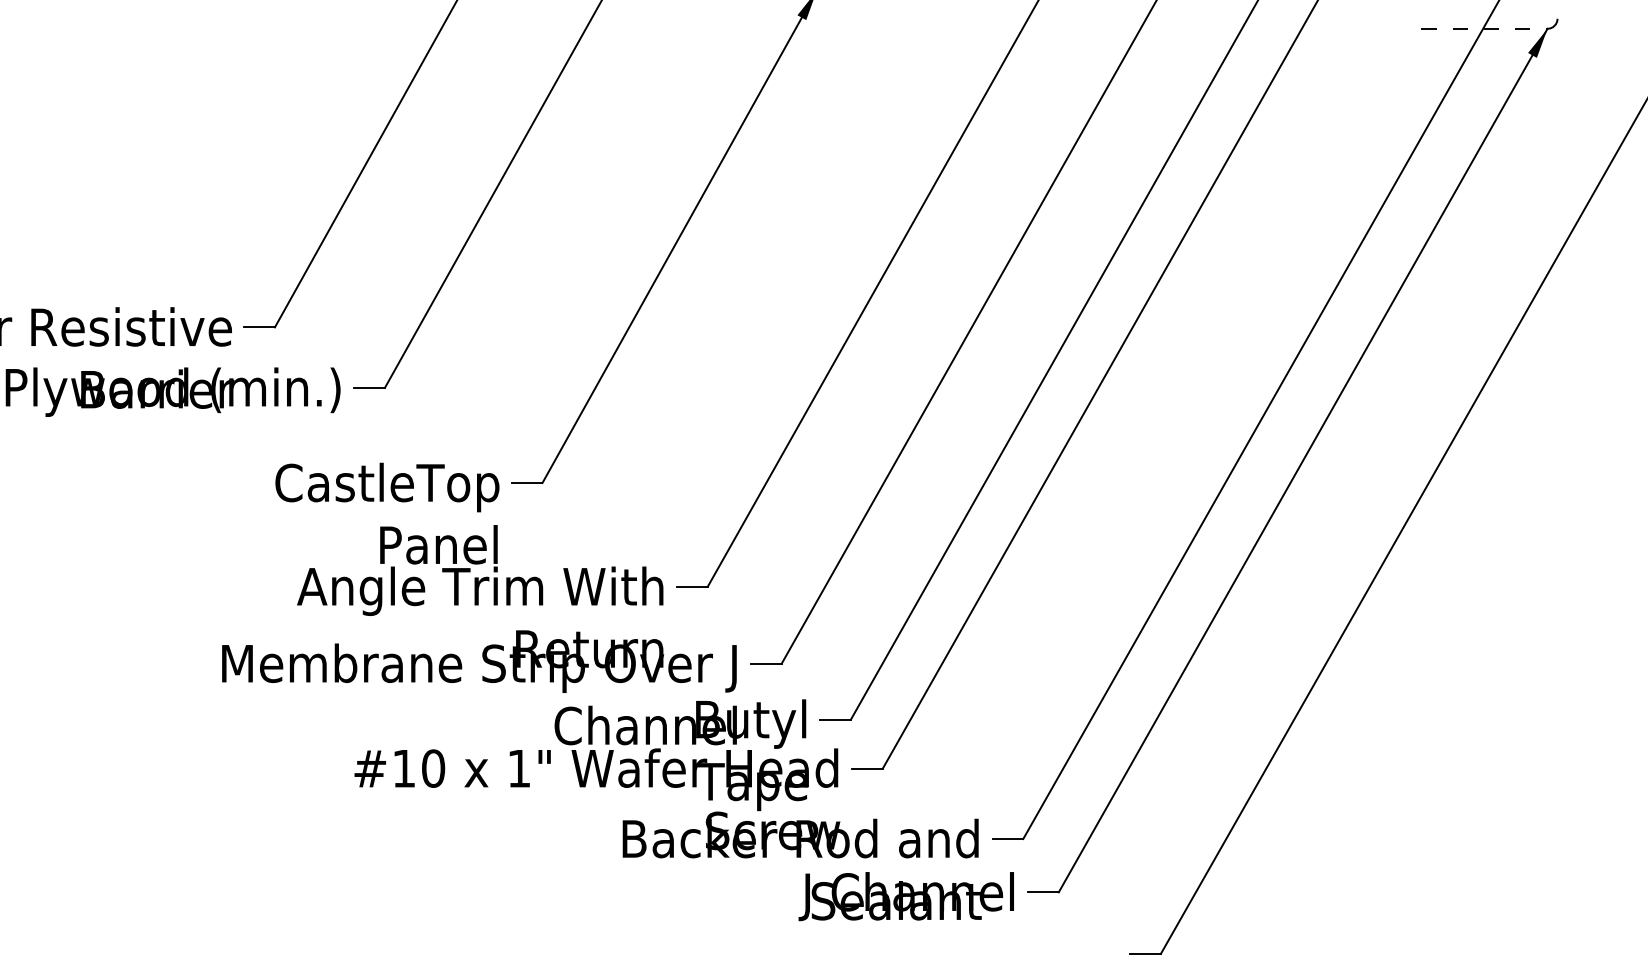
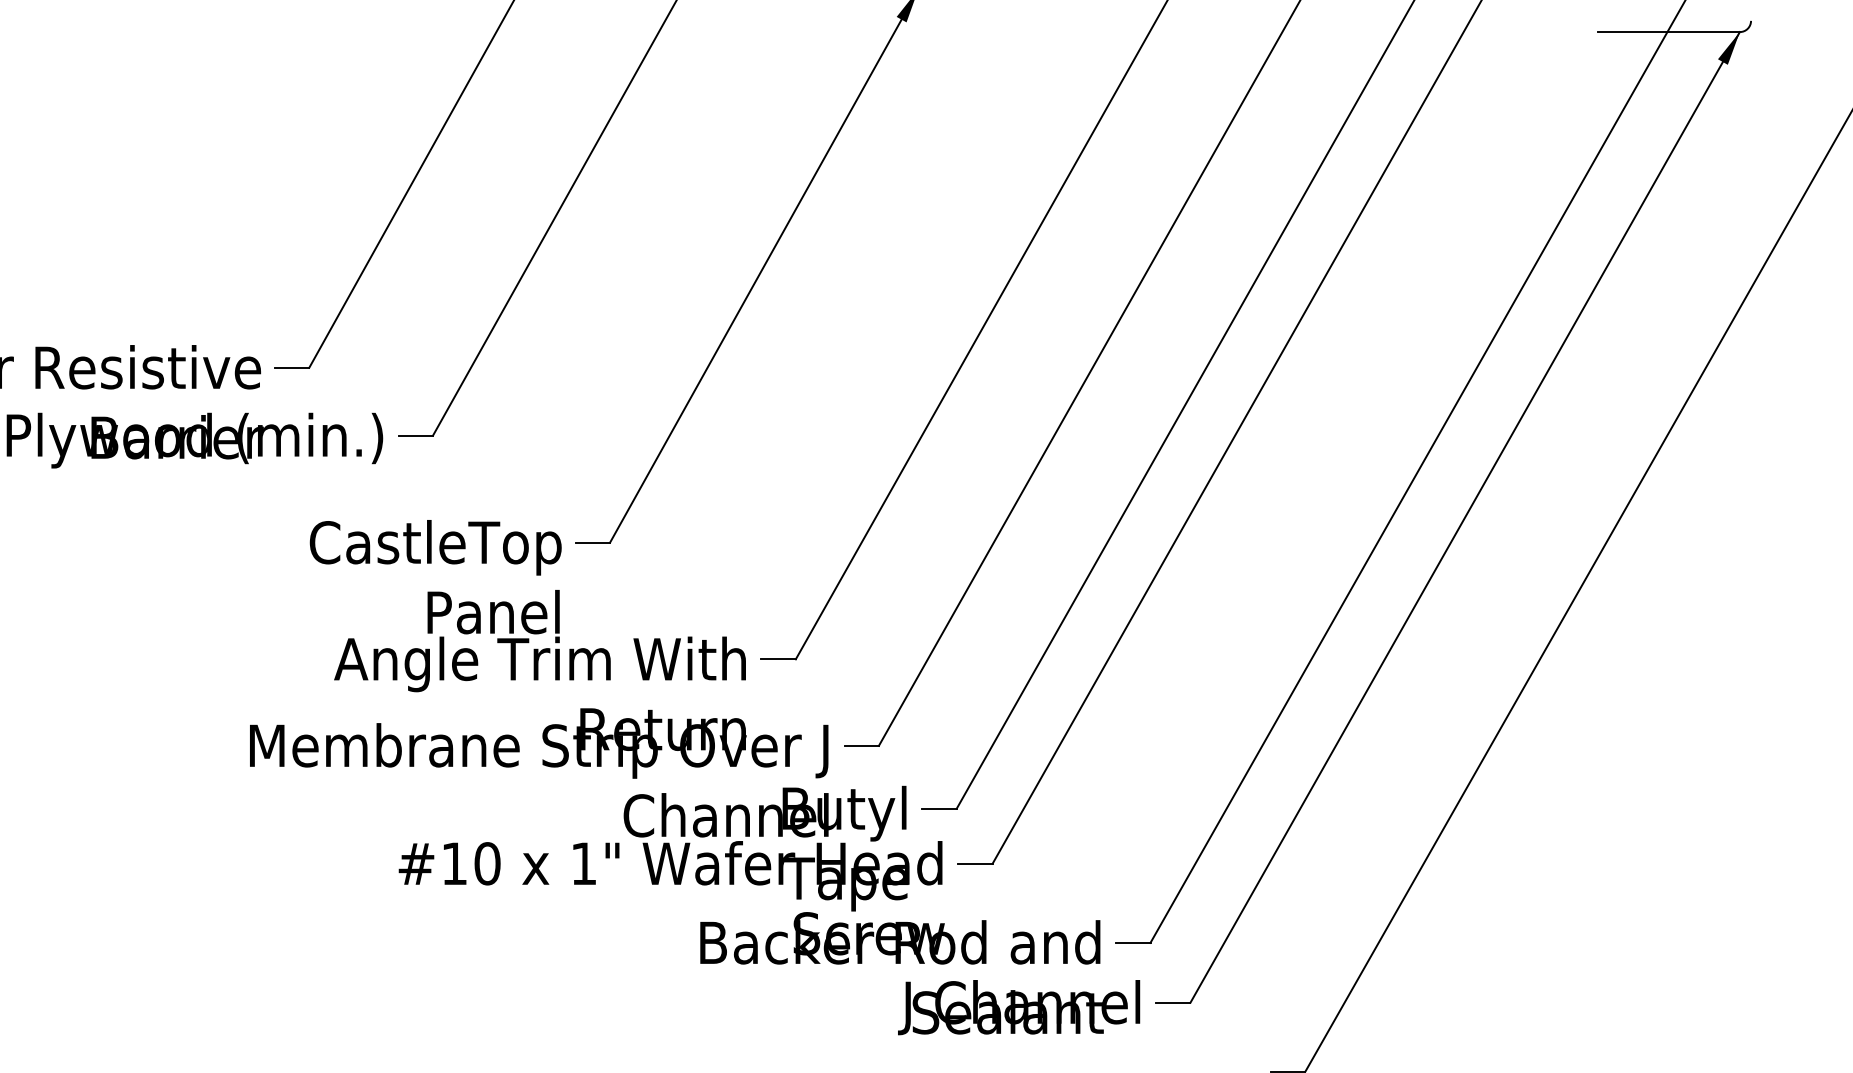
line: (1484, 29) -> (1668, 32), dashed -> solid

